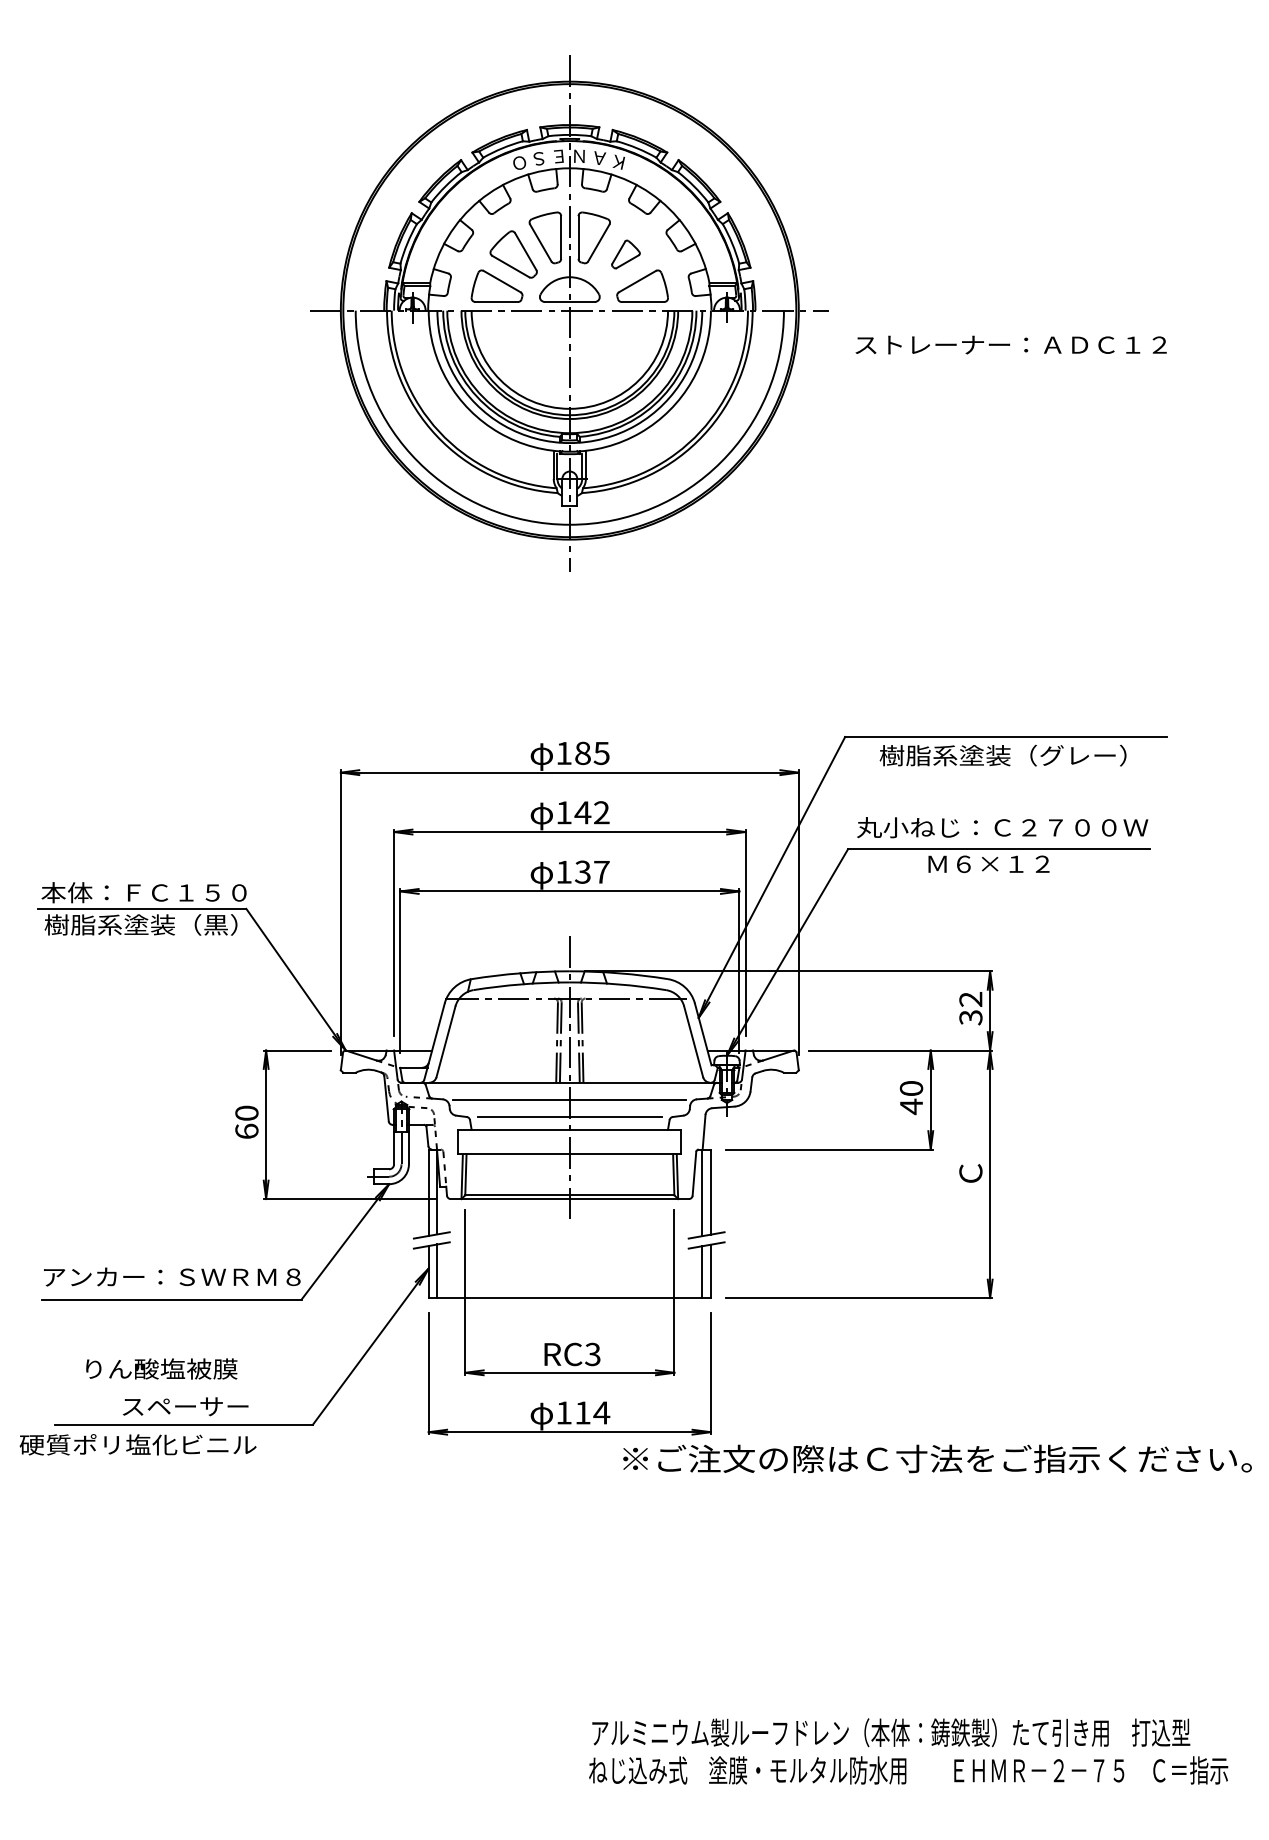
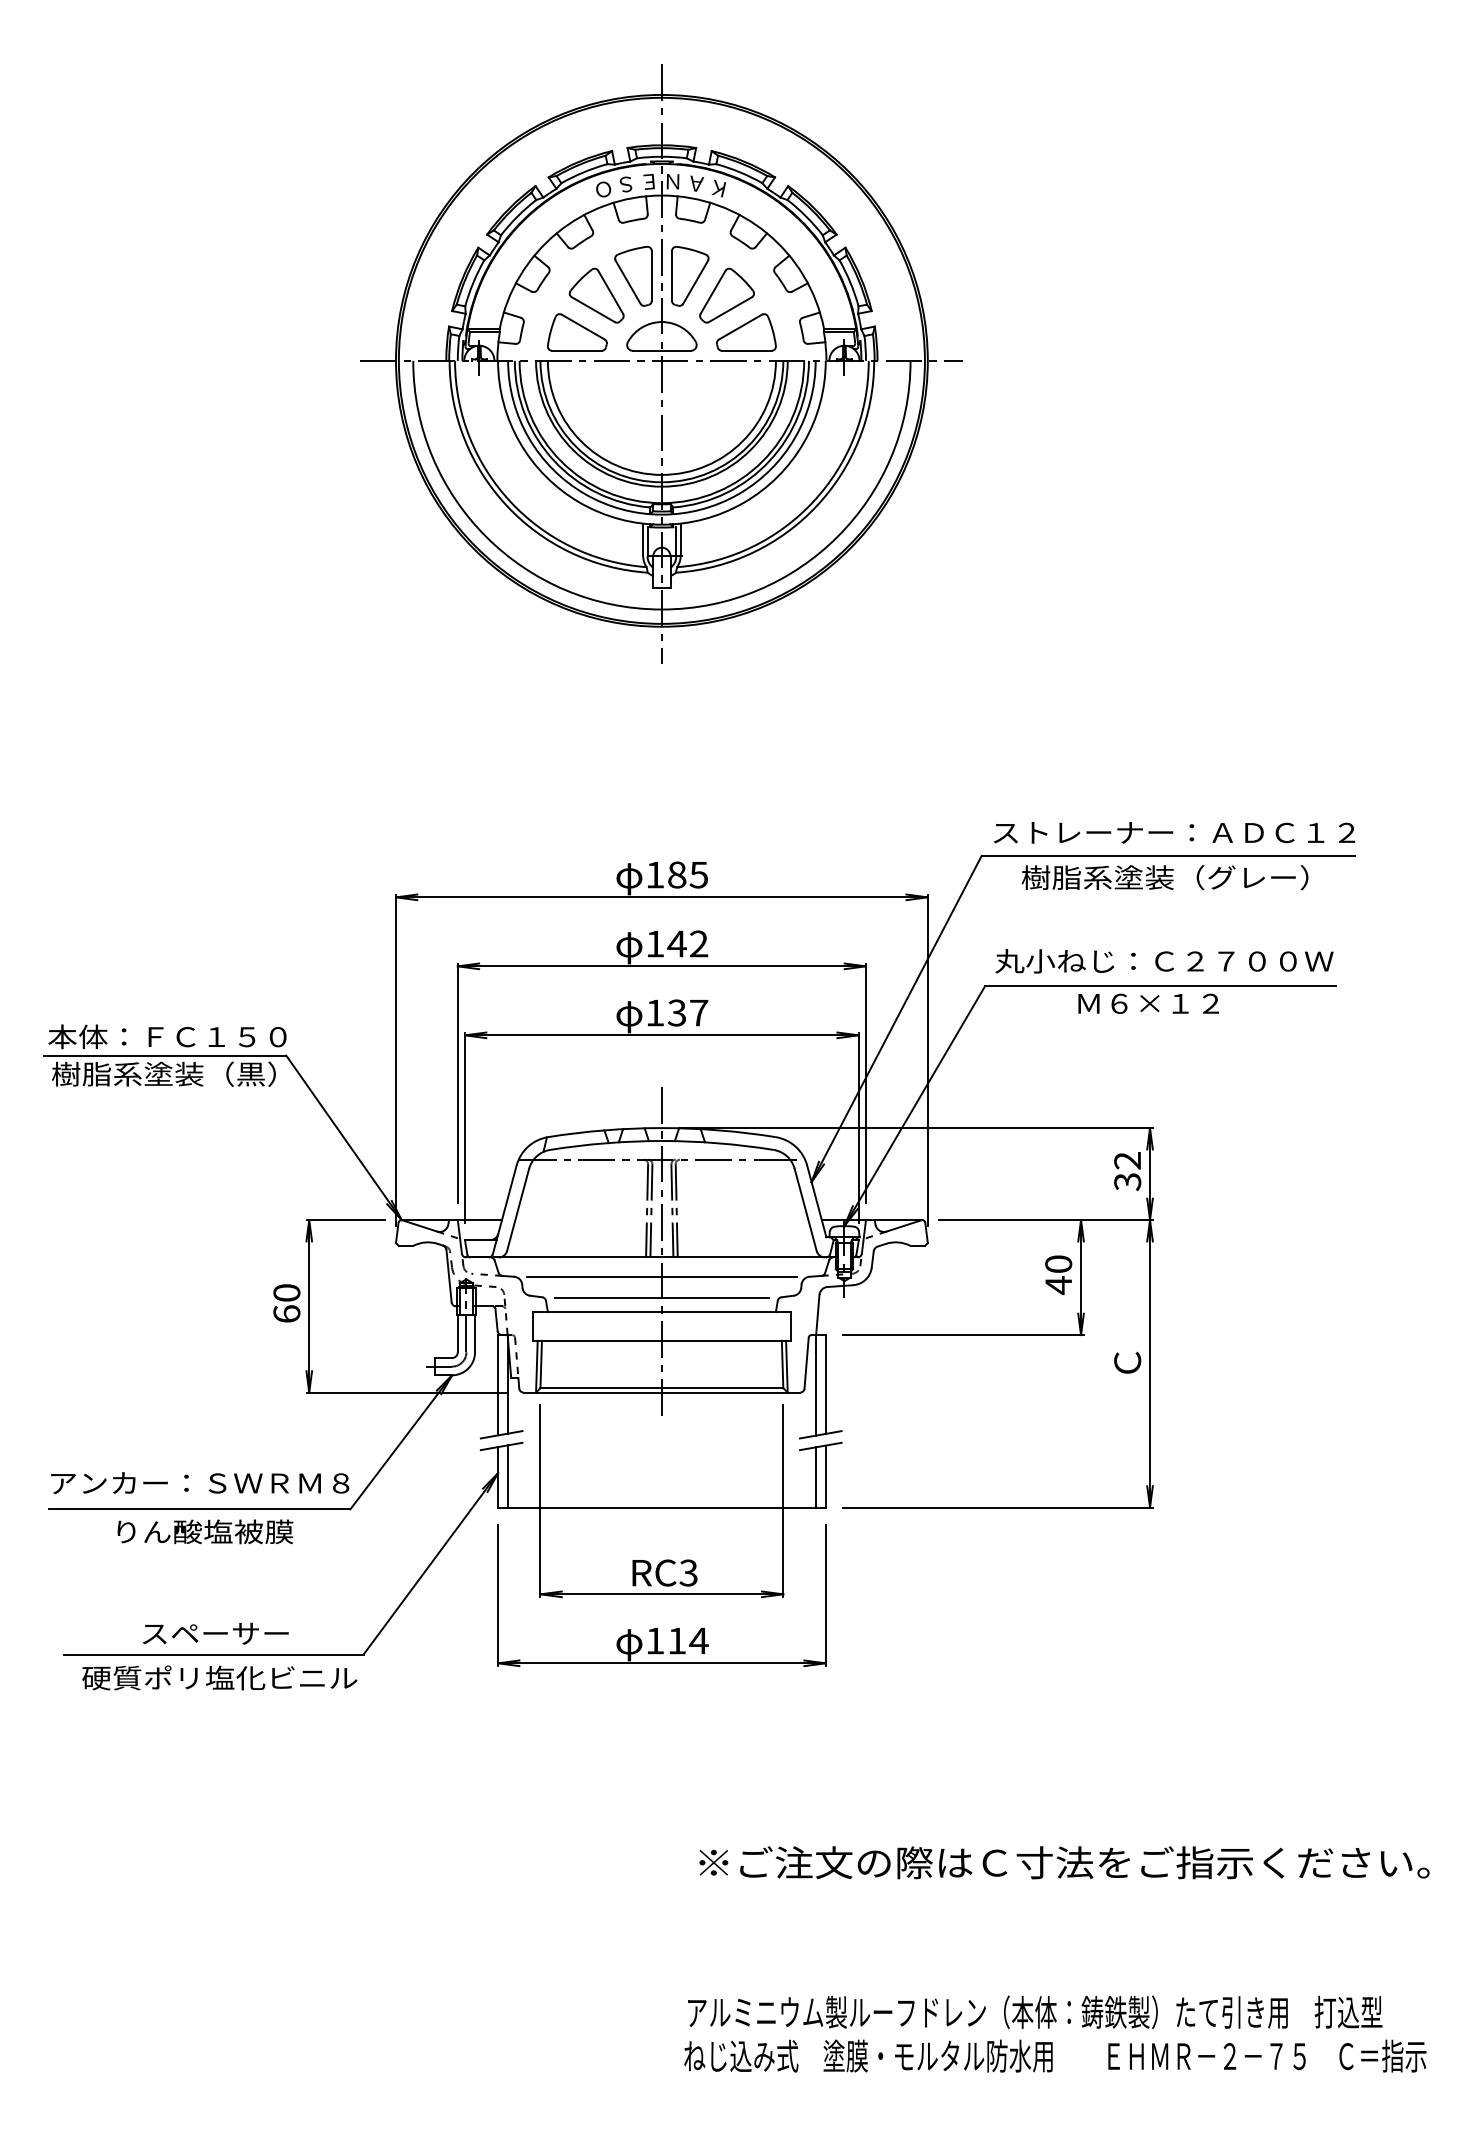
part: (625, 254) -> (726, 295), size x1.67
text: (1010, 344) -> (1173, 832), moved
text: (161, 1368) -> (205, 1531), moved
text: (137, 1444) -> (219, 1677), moved
text: (937, 1458) -> (1064, 1862), moved

